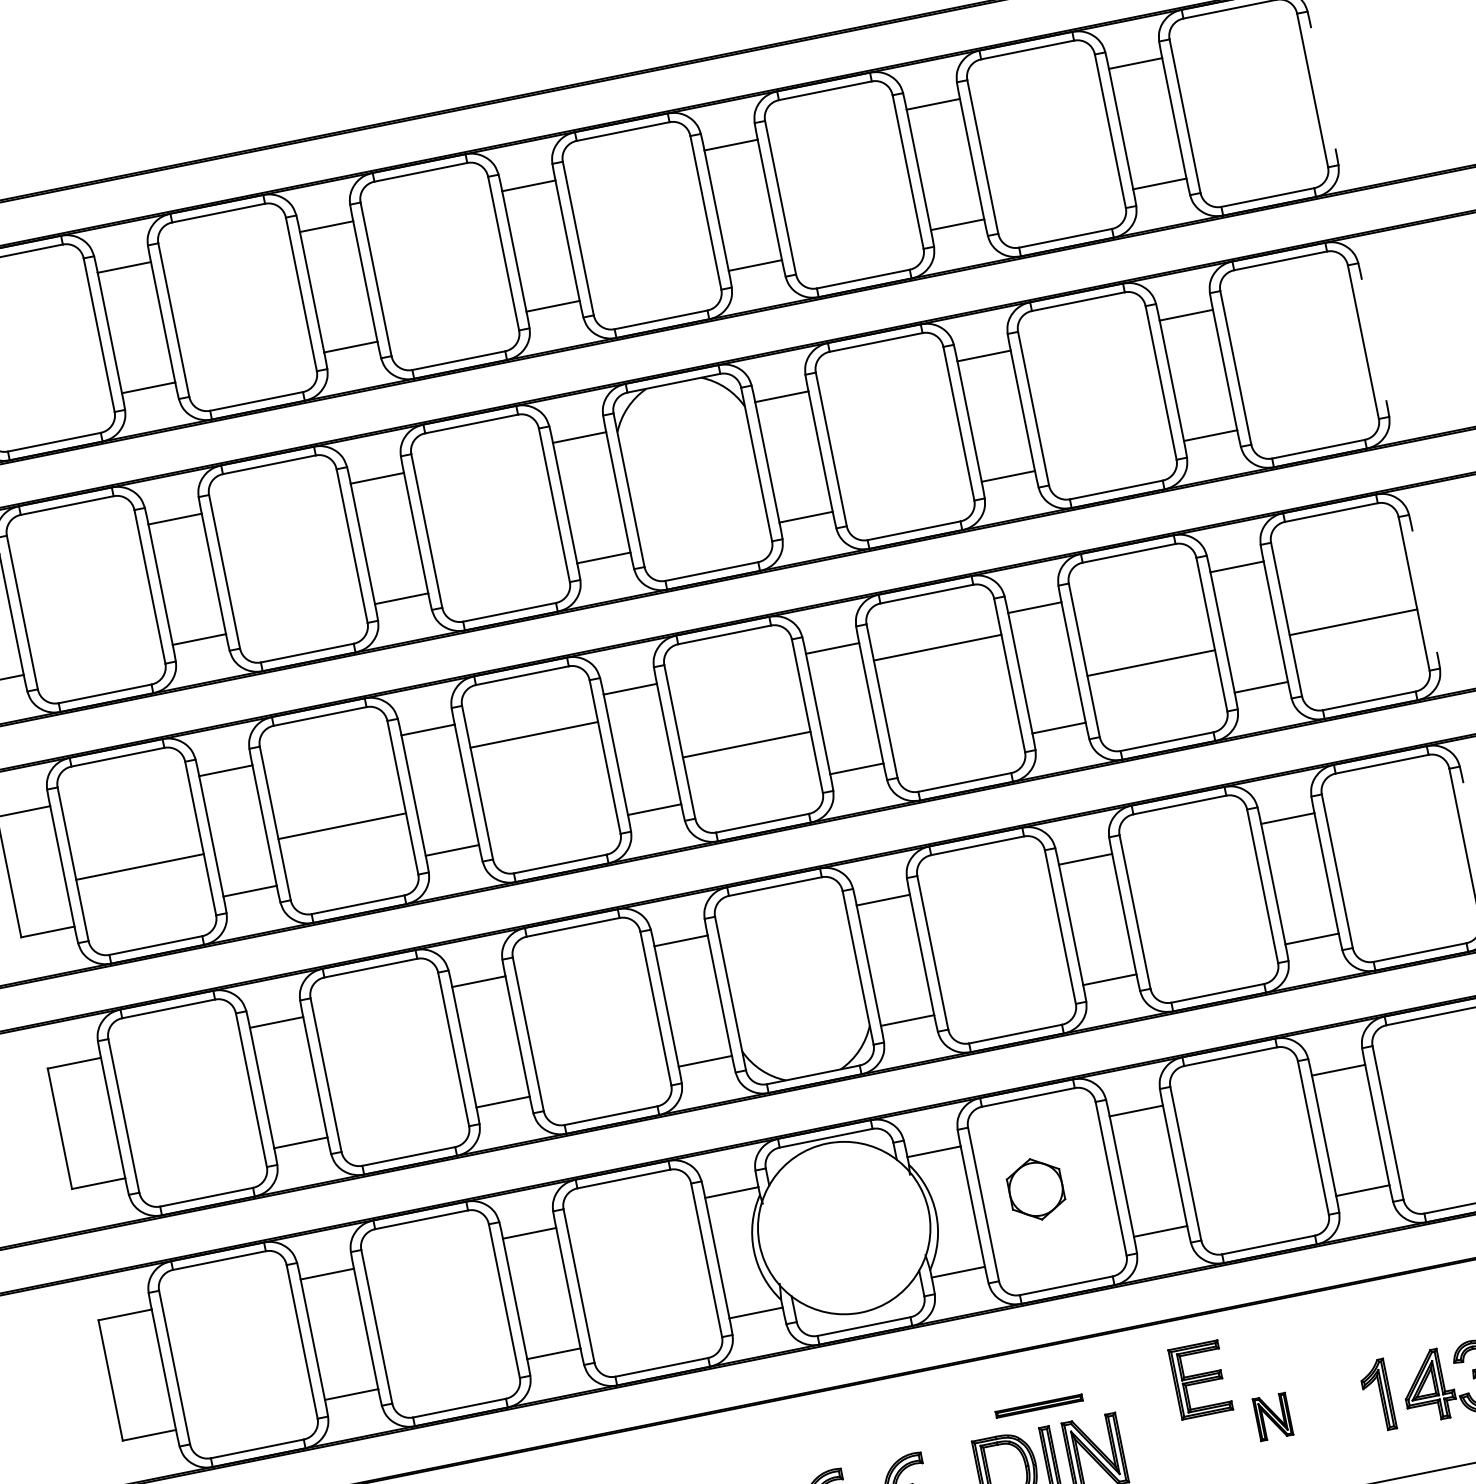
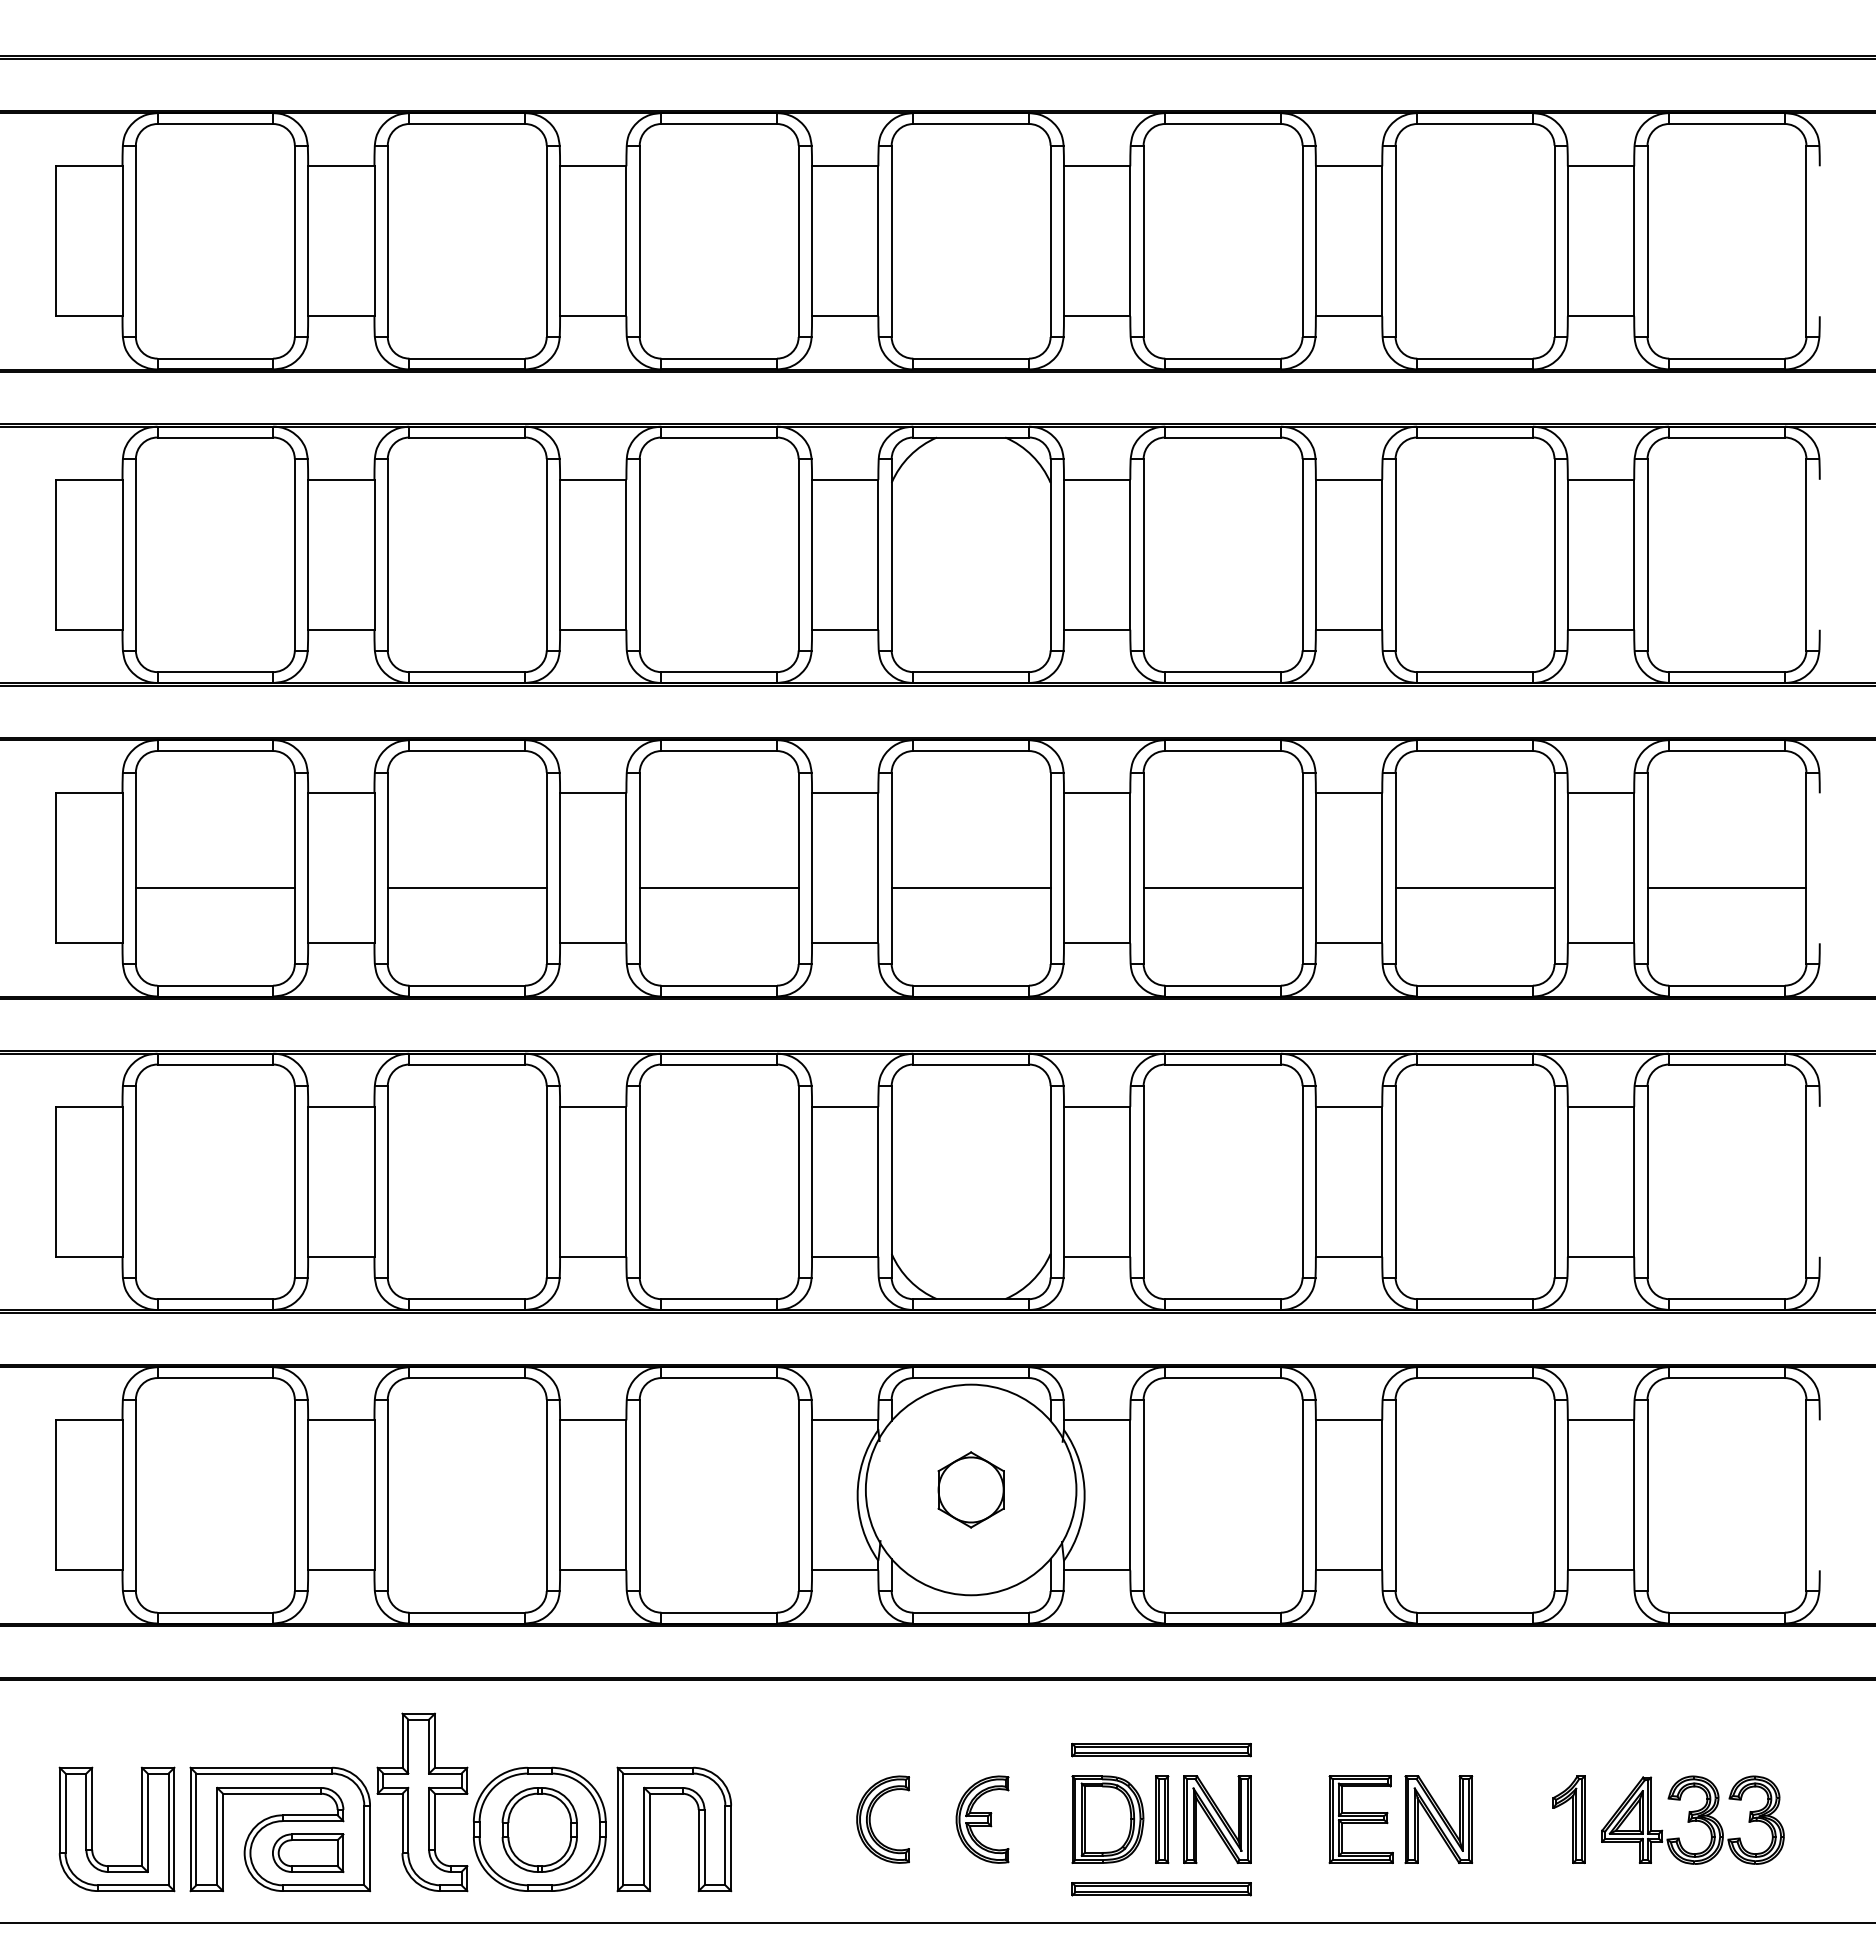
line: (937, 647) -> (1222, 887), moved
line: (533, 734) -> (718, 887), moved
part: (1035, 1189) -> (970, 1489), moved
part: (1200, 1379) -> (1360, 1819), moved
part: (1039, 1406) -> (1161, 1750), size x1.67
part: (1272, 1416) -> (1438, 1819), size x1.67

